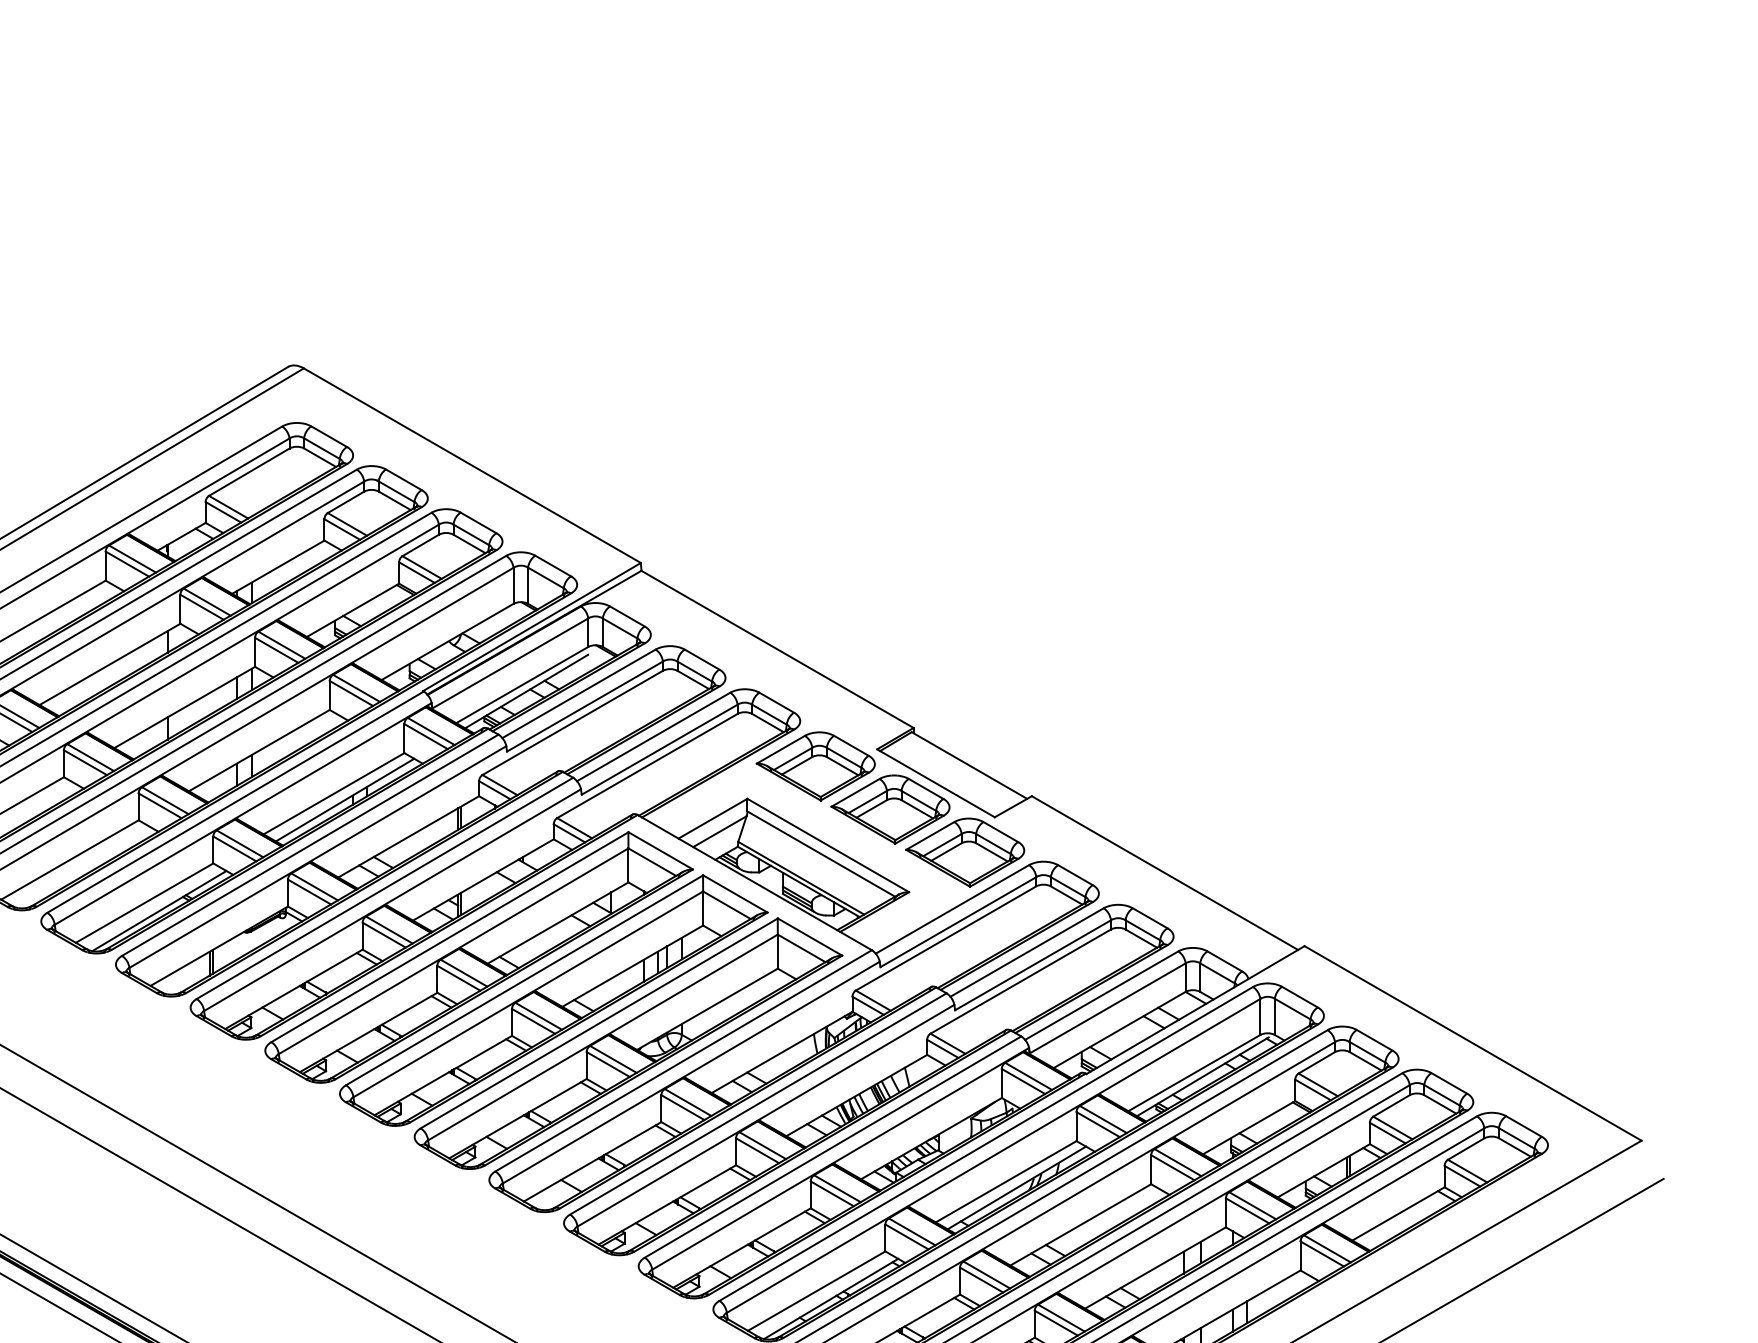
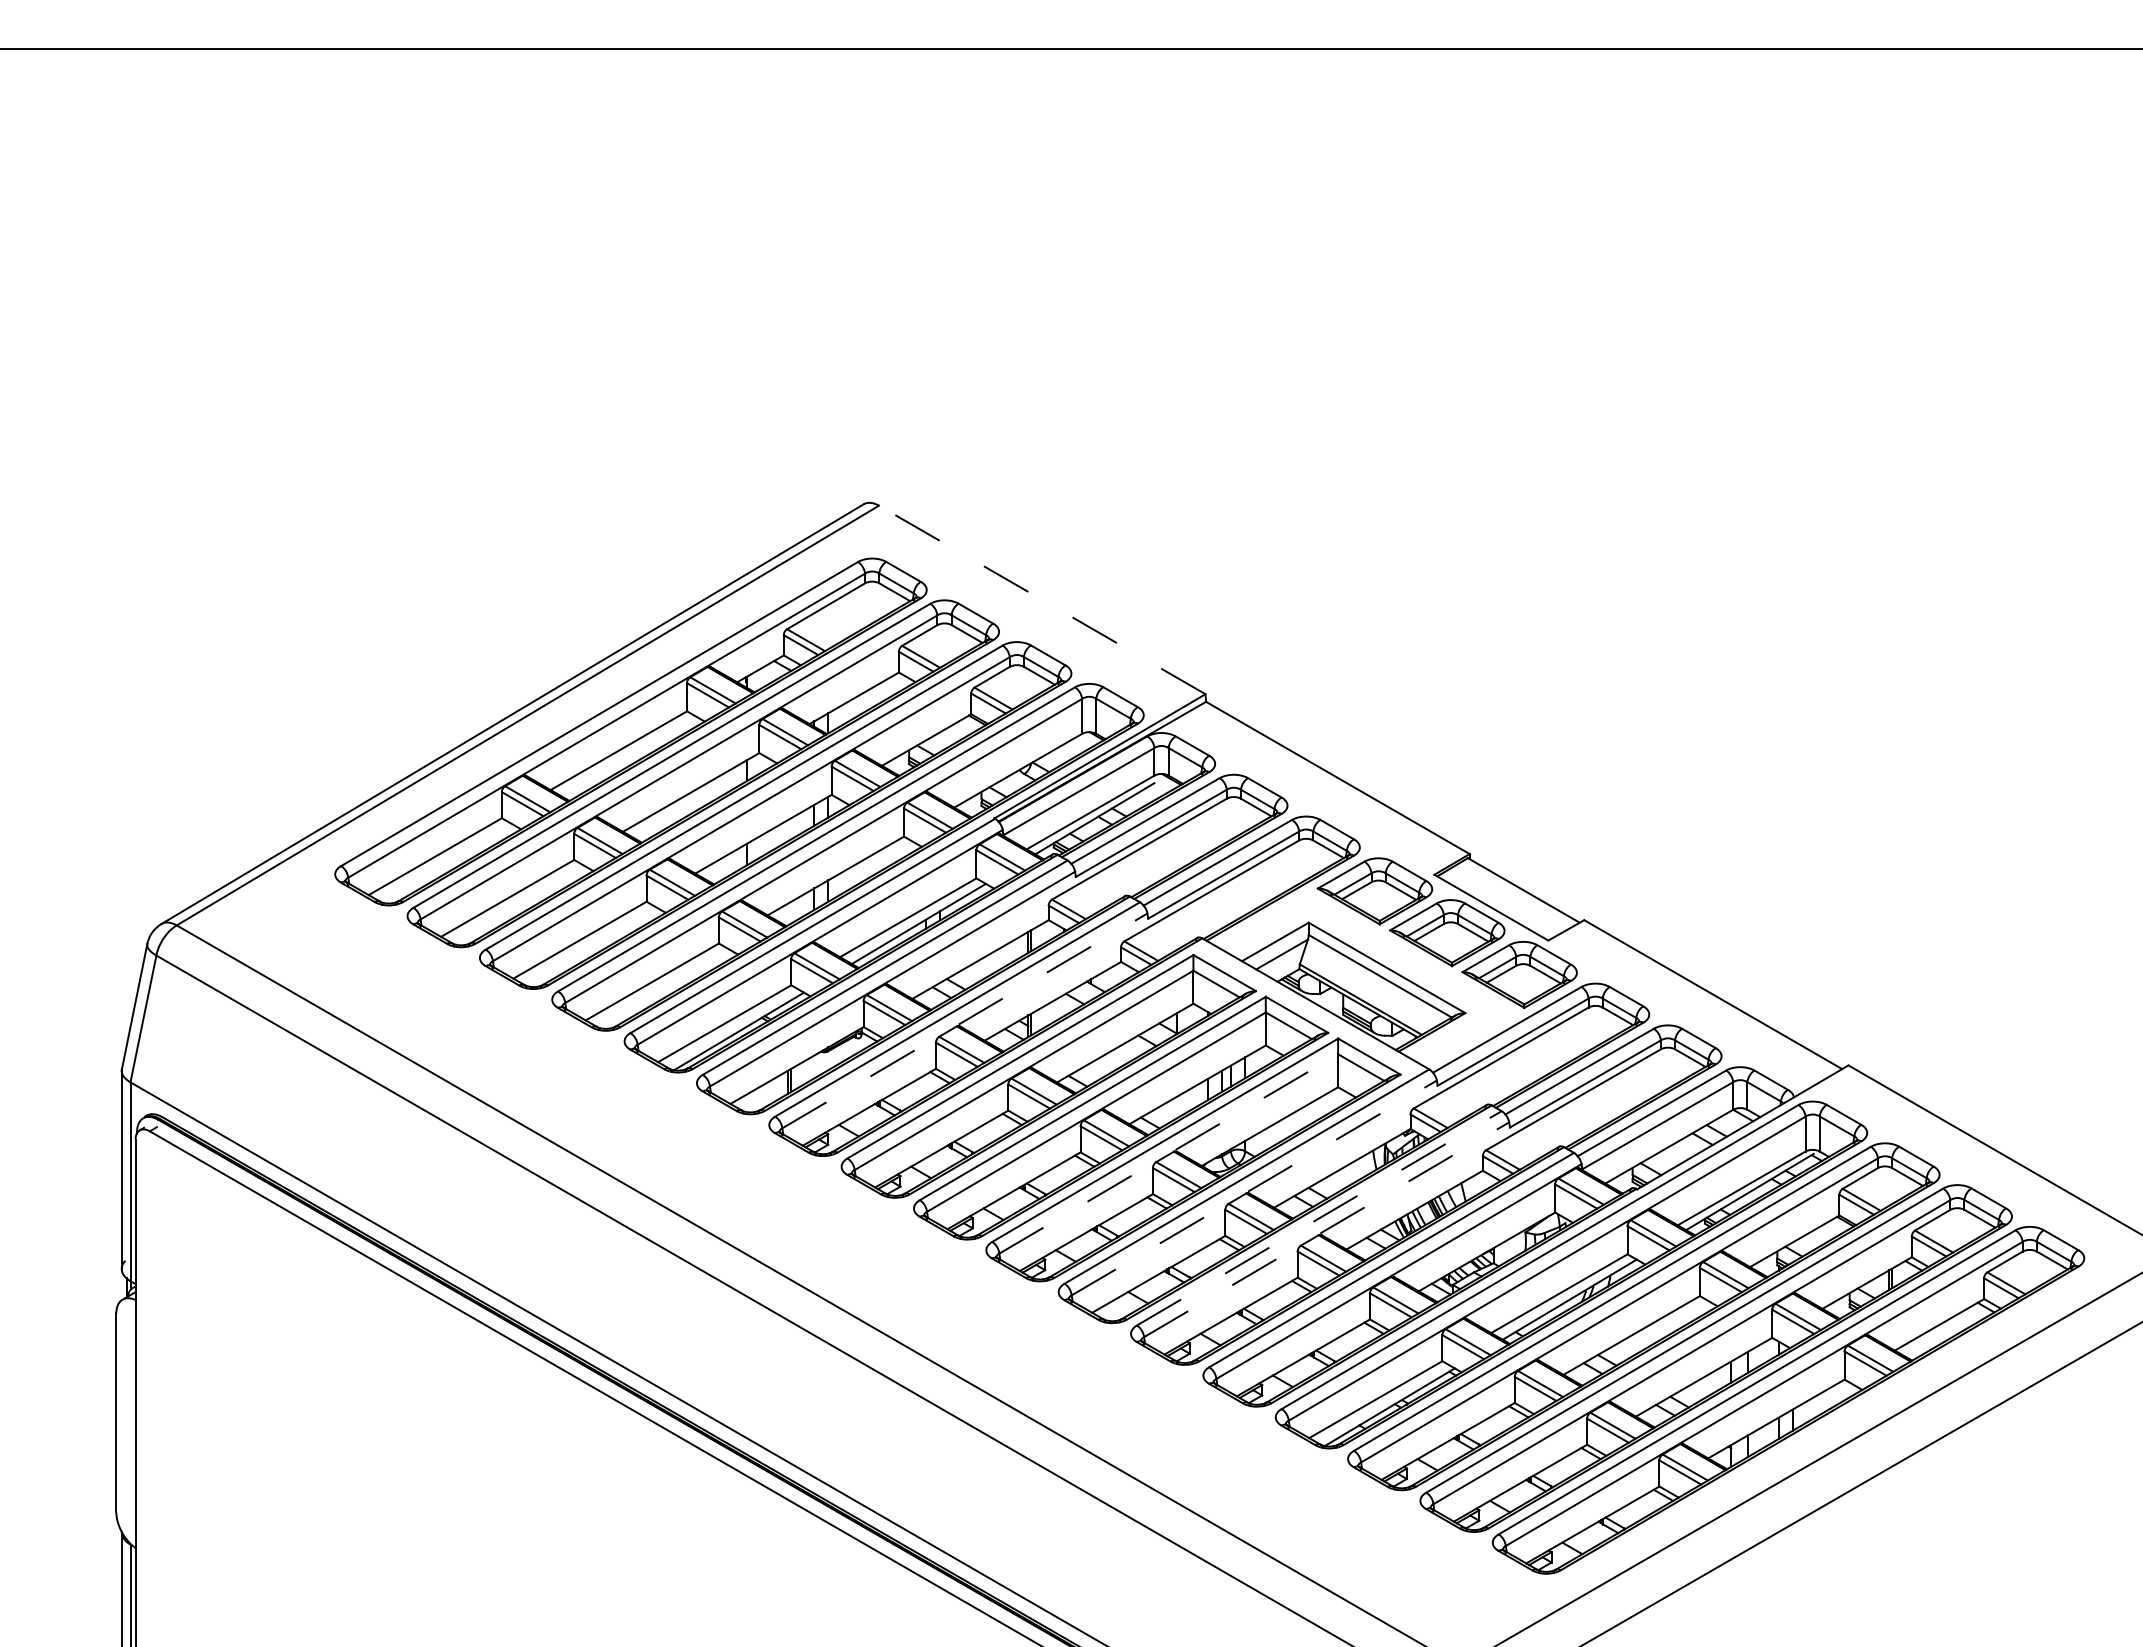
line: (472, 465) -> (1042, 599), solid -> dashed
line: (392, 899) -> (964, 1020), solid -> dashed
line: (602, 1037) -> (1168, 1153), solid -> dashed
line: (691, 1072) -> (1254, 1187), solid -> dashed
line: (758, 1104) -> (1319, 1218), solid -> dashed
line: (765, 1115) -> (1326, 1229), solid -> dashed

